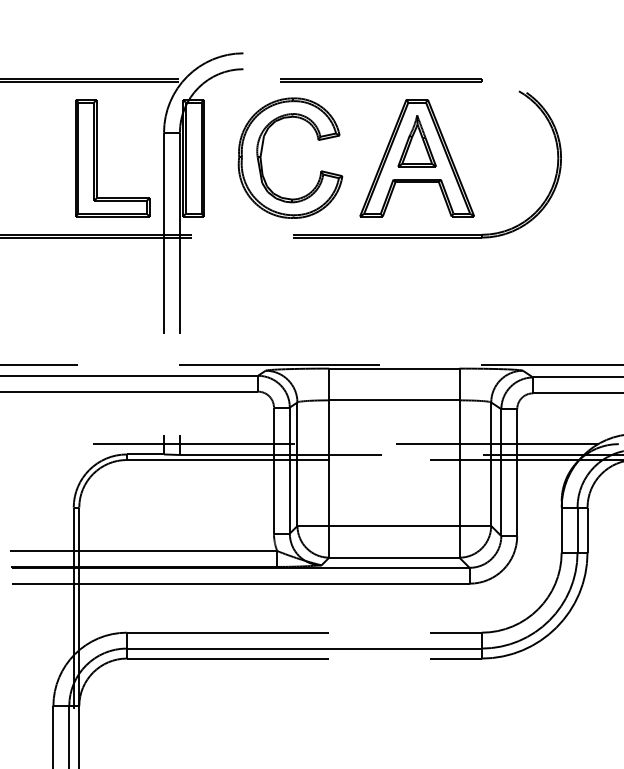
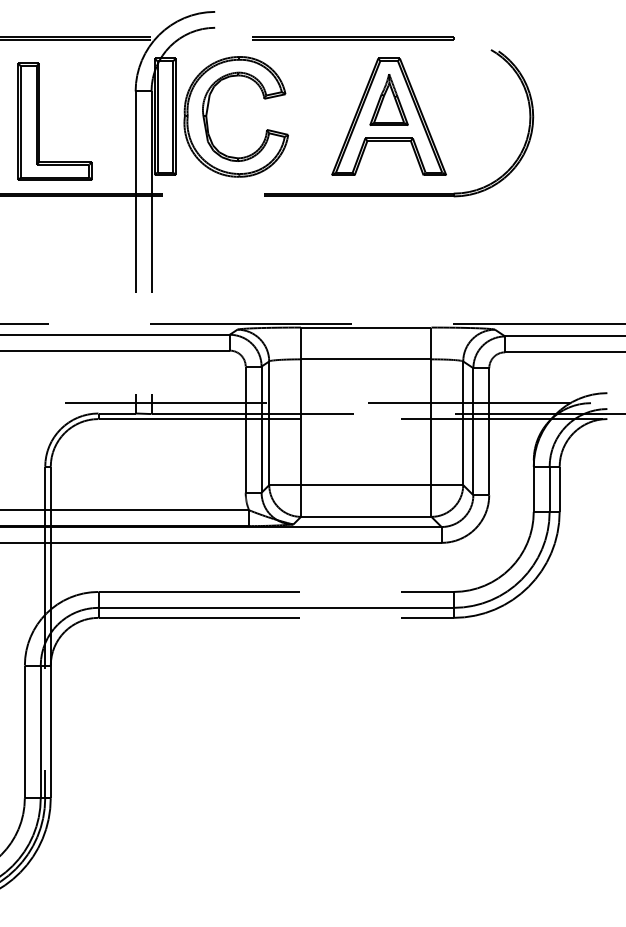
part: (262, 151) -> (208, 110), moved
part: (96, 157) -> (39, 121), moved

